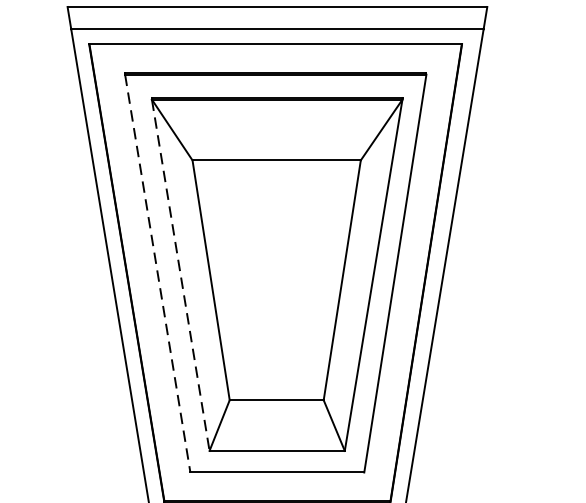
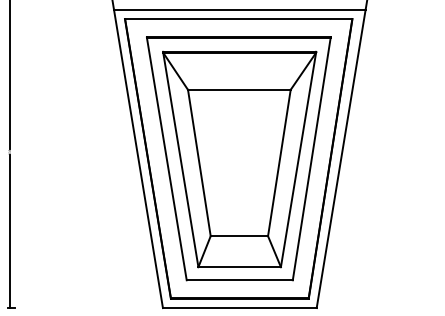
line: (157, 272) -> (166, 158), dashed -> solid
line: (180, 274) -> (180, 159), dashed -> solid

